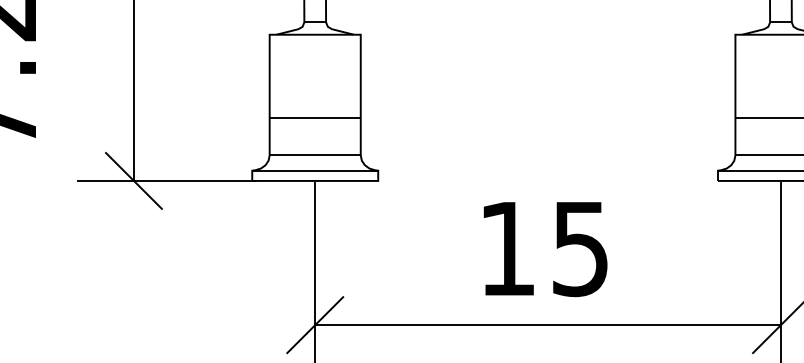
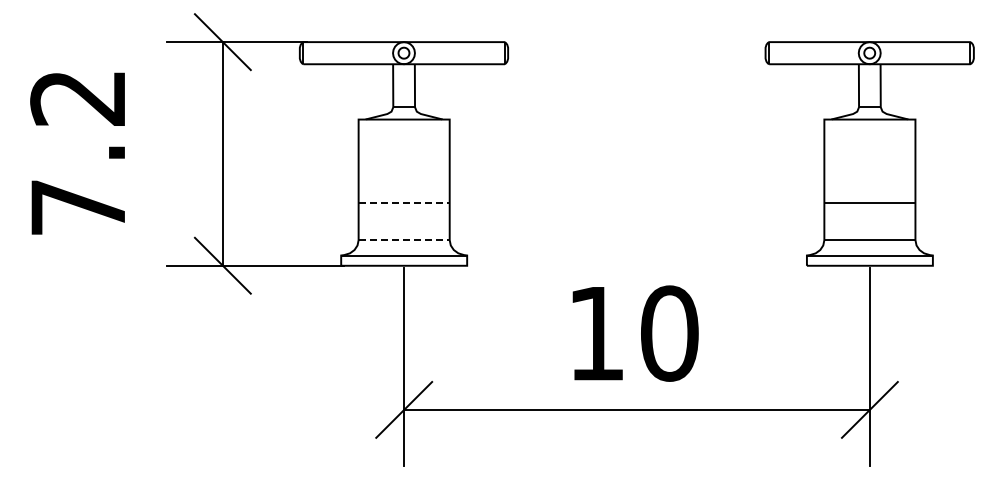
line: (315, 118) -> (404, 203), solid -> dashed
line: (315, 155) -> (404, 240), solid -> dashed
text: (580, 248) -> (669, 333), 15 -> 10

